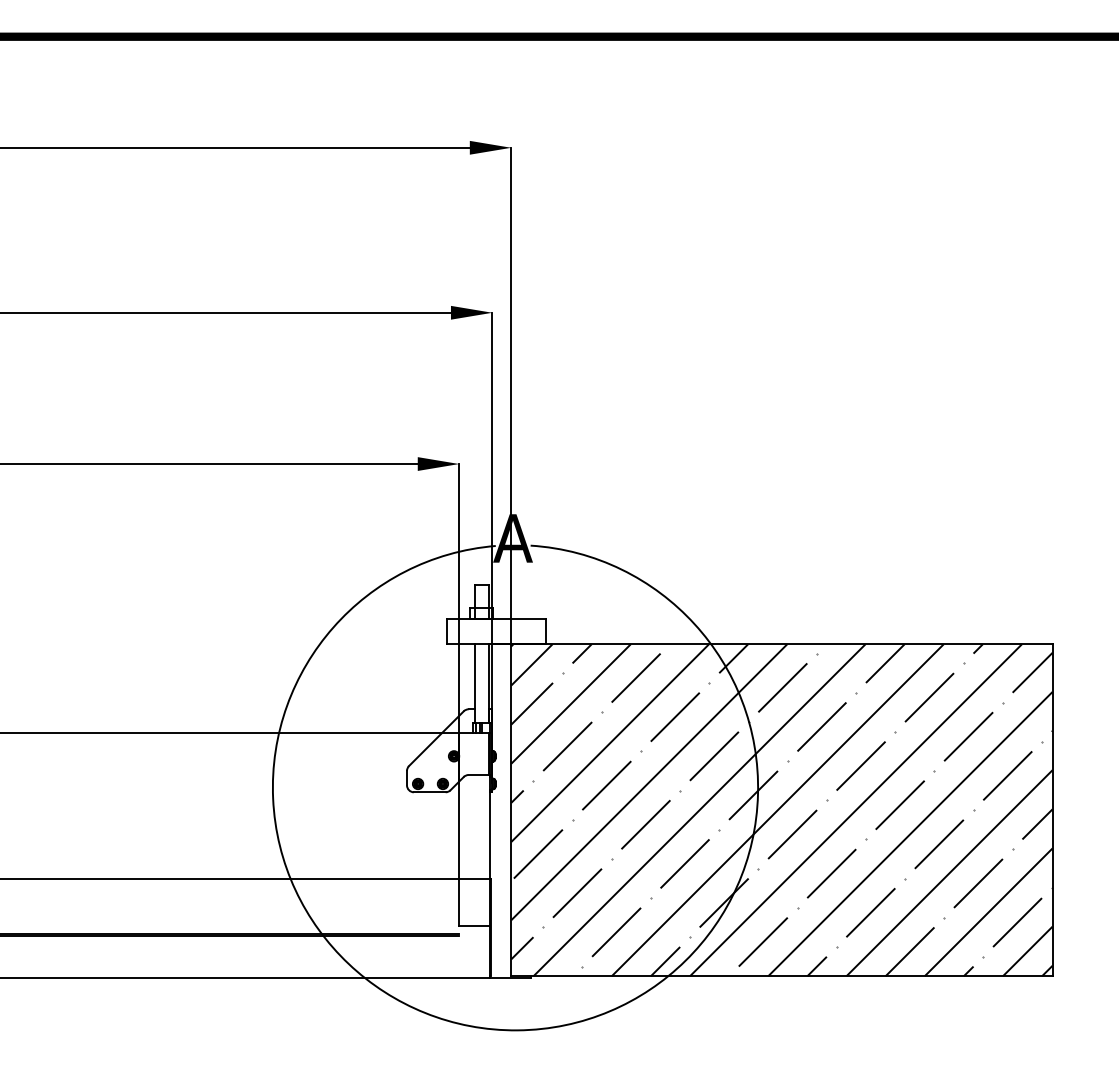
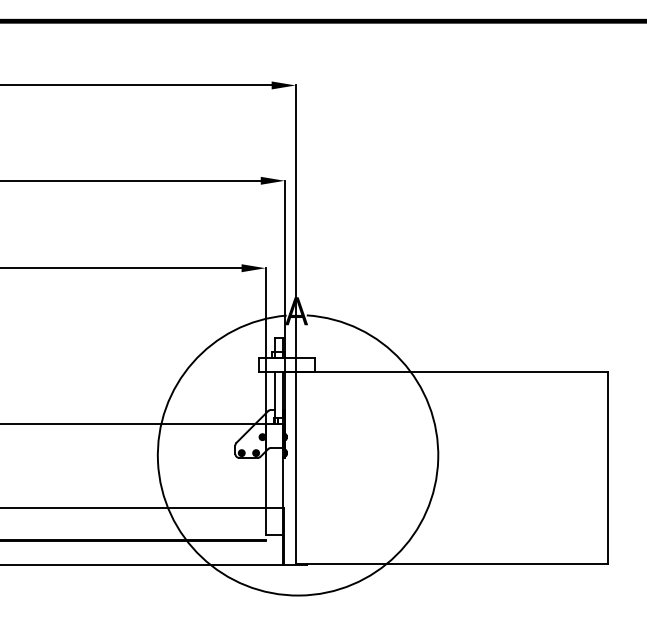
hatch: (780, 810) -> (451, 468), removed

